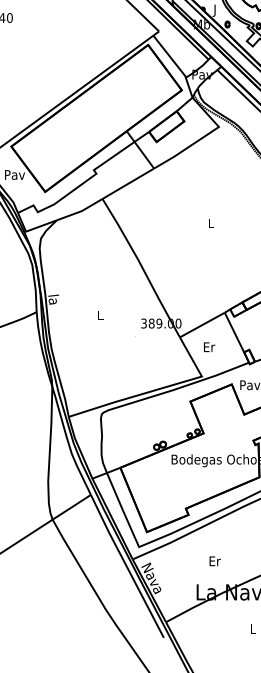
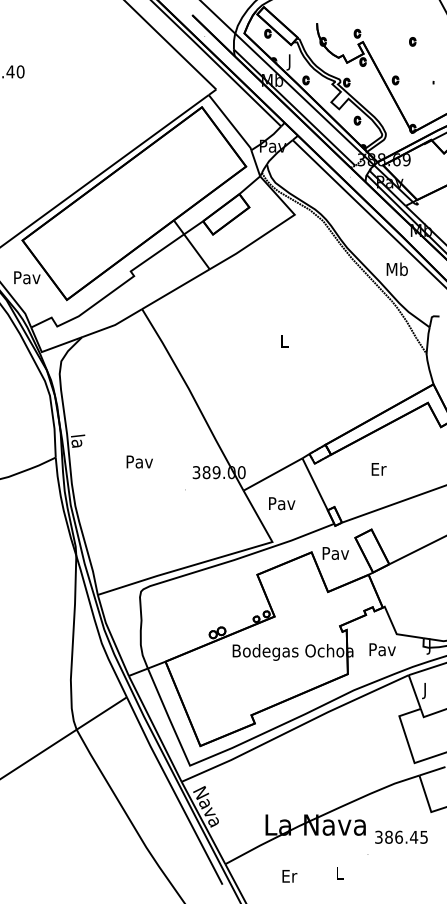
text: (100, 315) -> (139, 461), L -> Pav
text: (209, 347) -> (282, 503), Er -> Pav
text: (214, 561) -> (289, 876), moved

